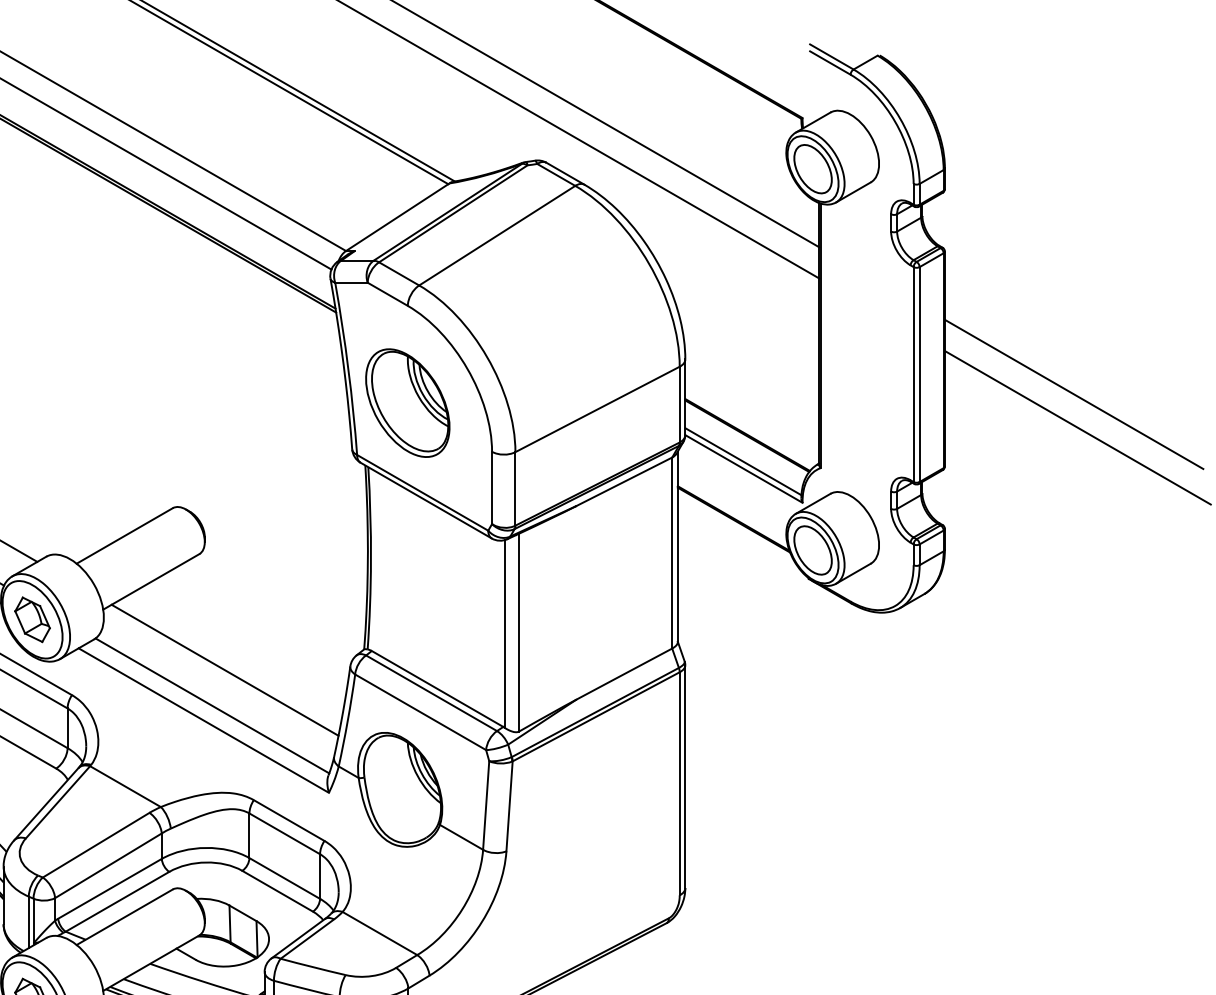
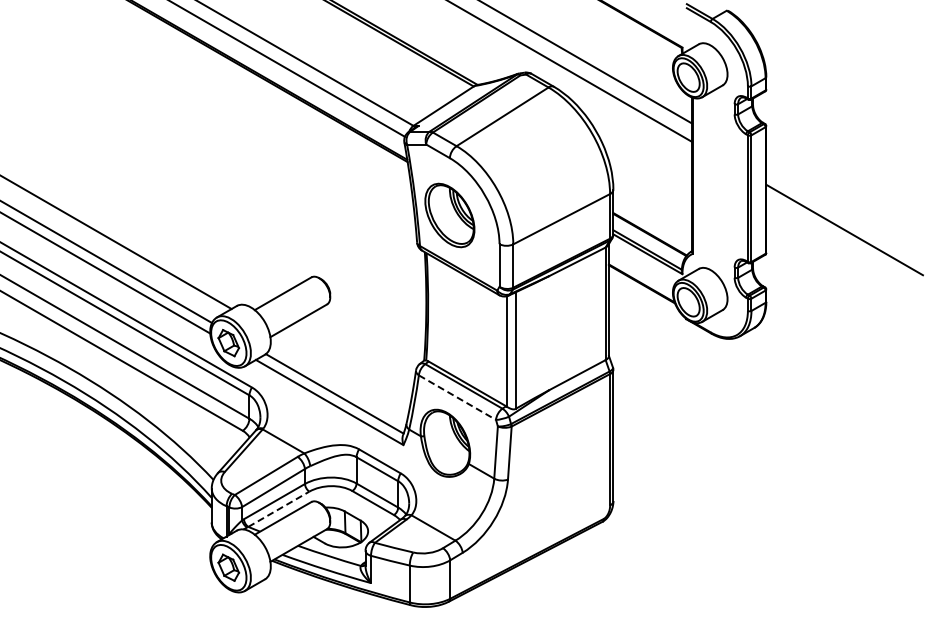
line: (1074, 394) -> (842, 210), removed
line: (225, 669) -> (342, 372), removed
line: (420, 712) -> (457, 397), solid -> dashed
line: (118, 902) -> (279, 509), solid -> dashed

